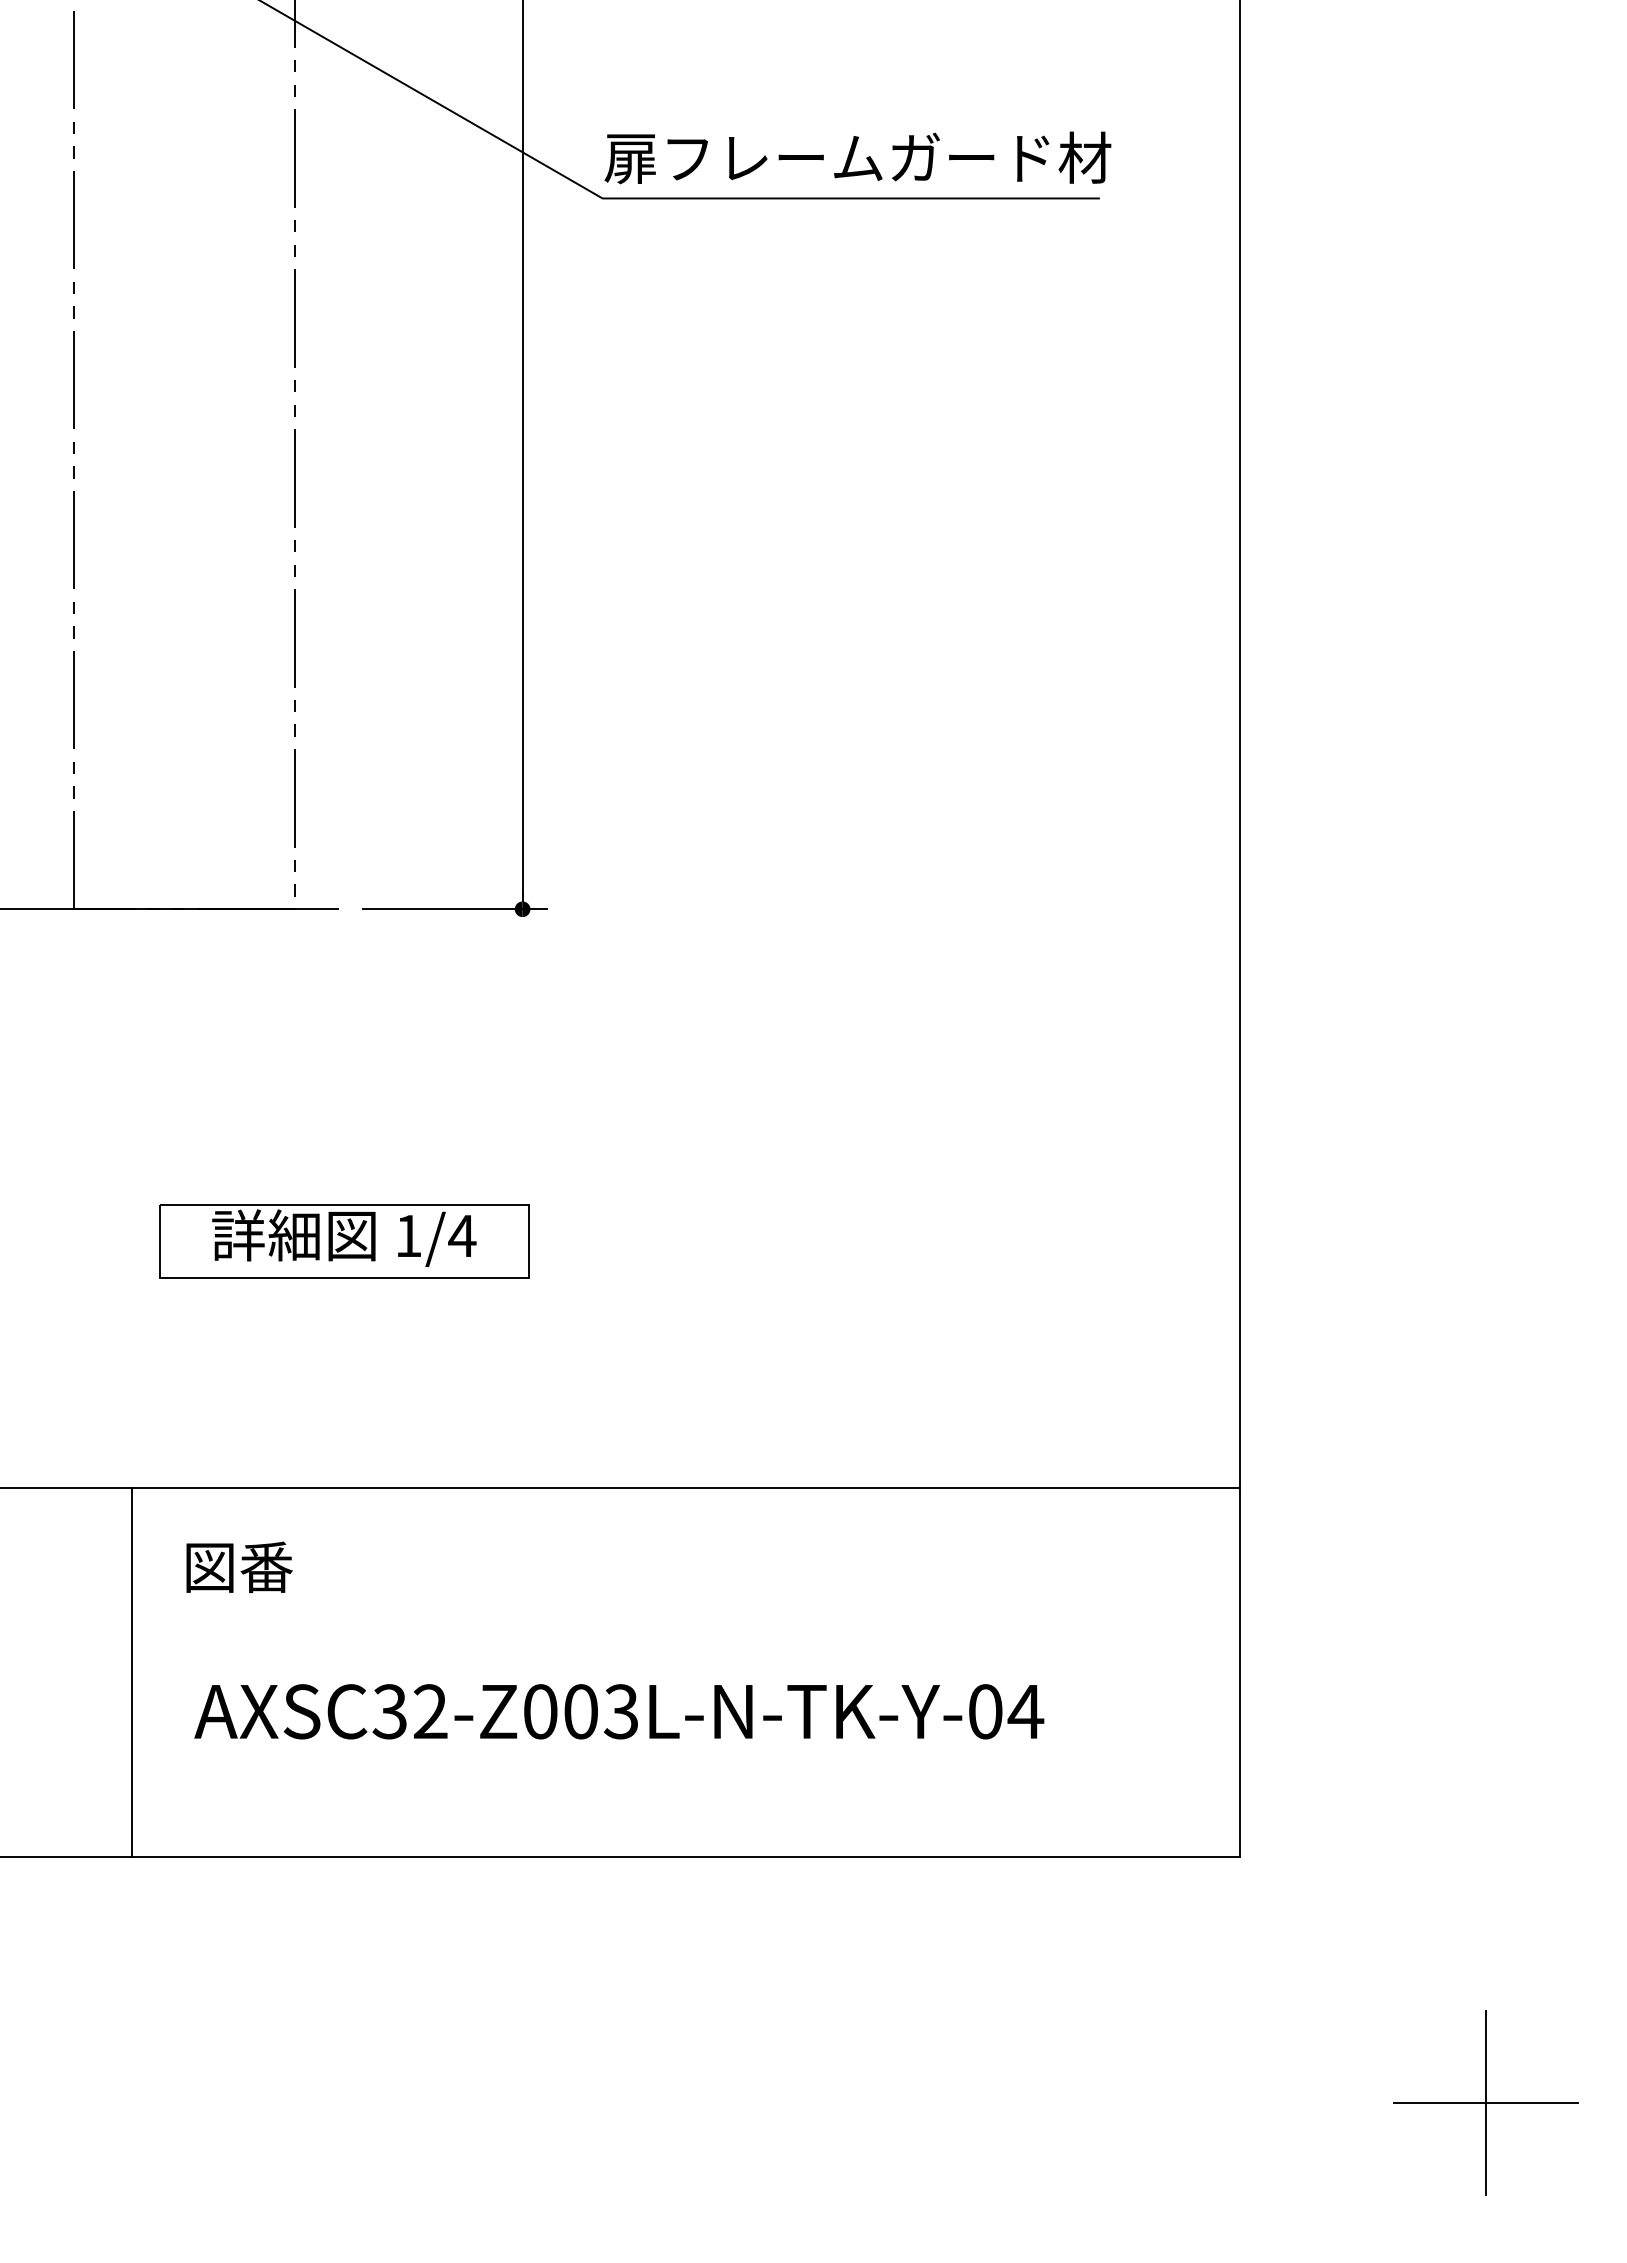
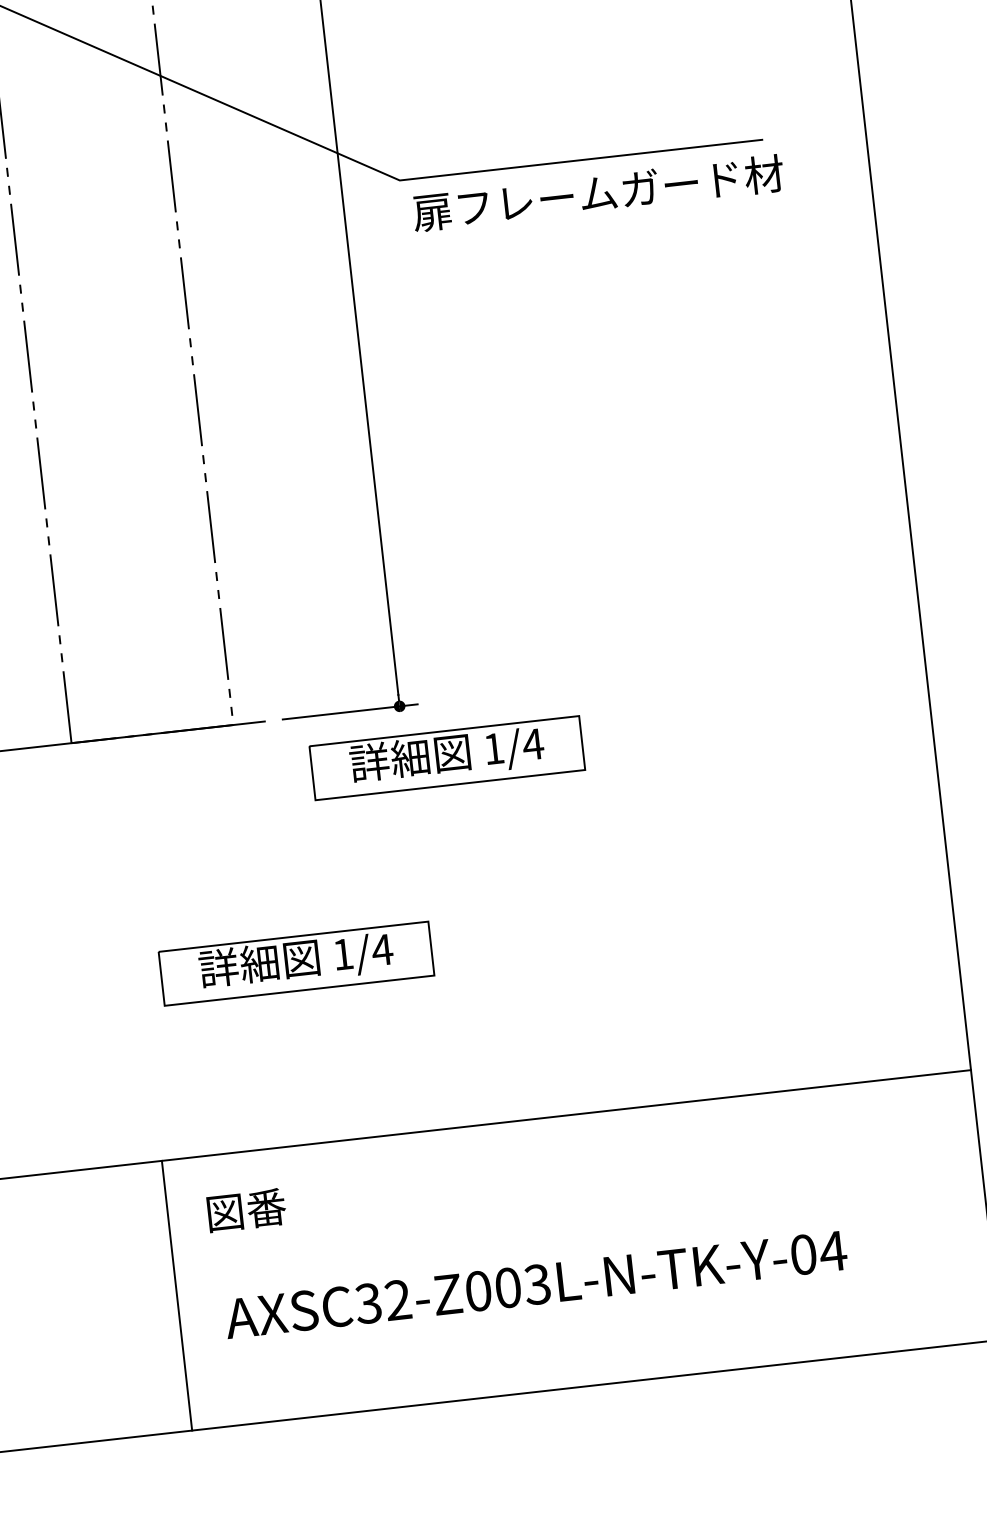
text: (857, 157) -> (597, 193), moved
part: (579, 986) -> (447, 758), added

